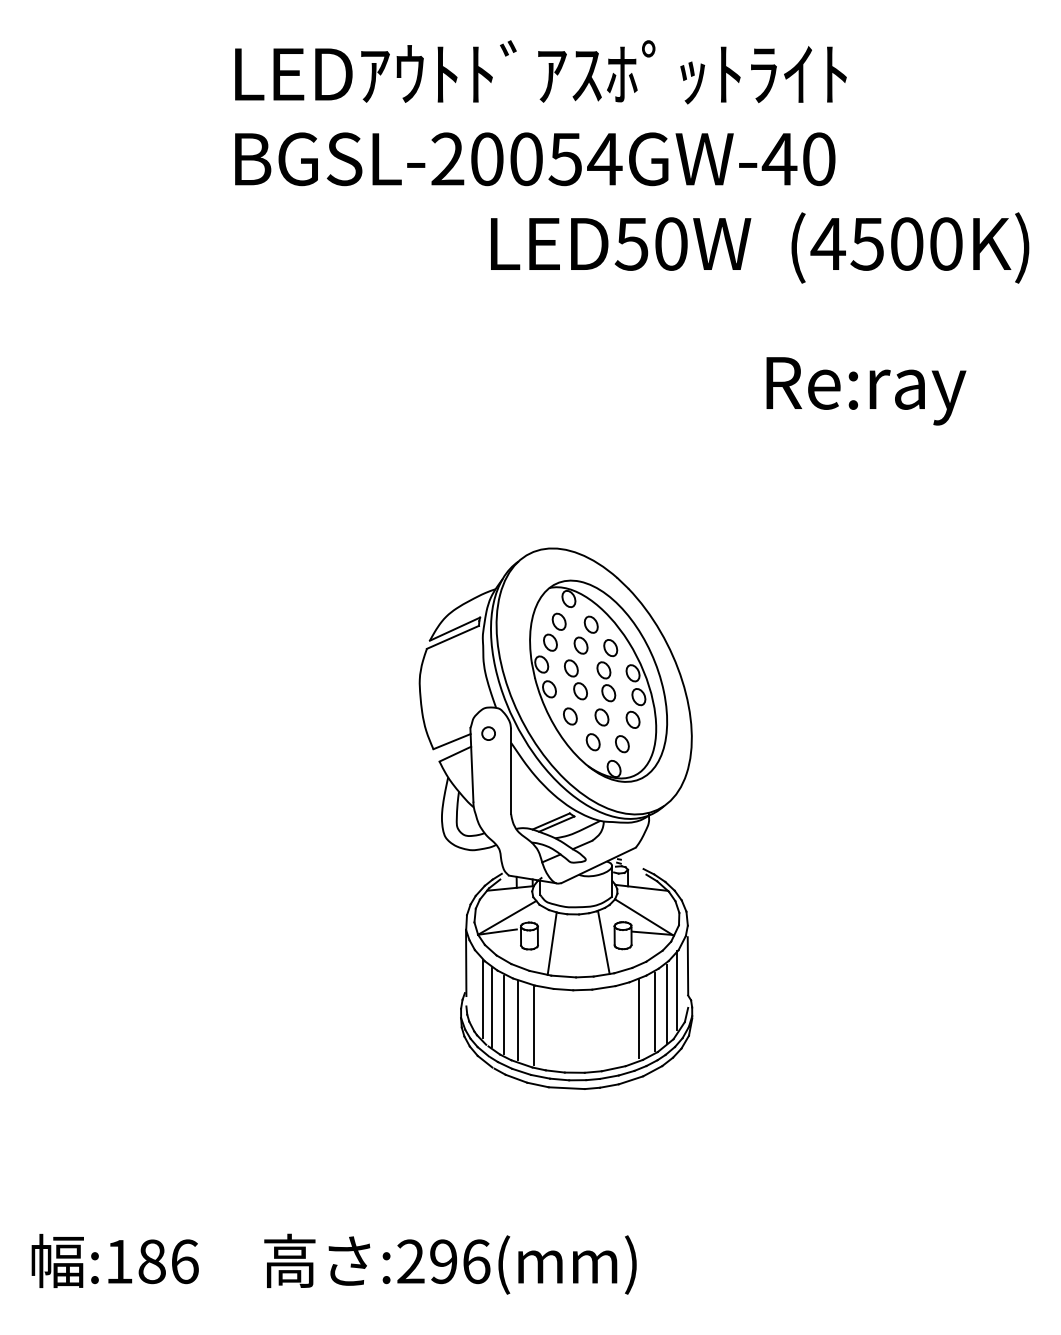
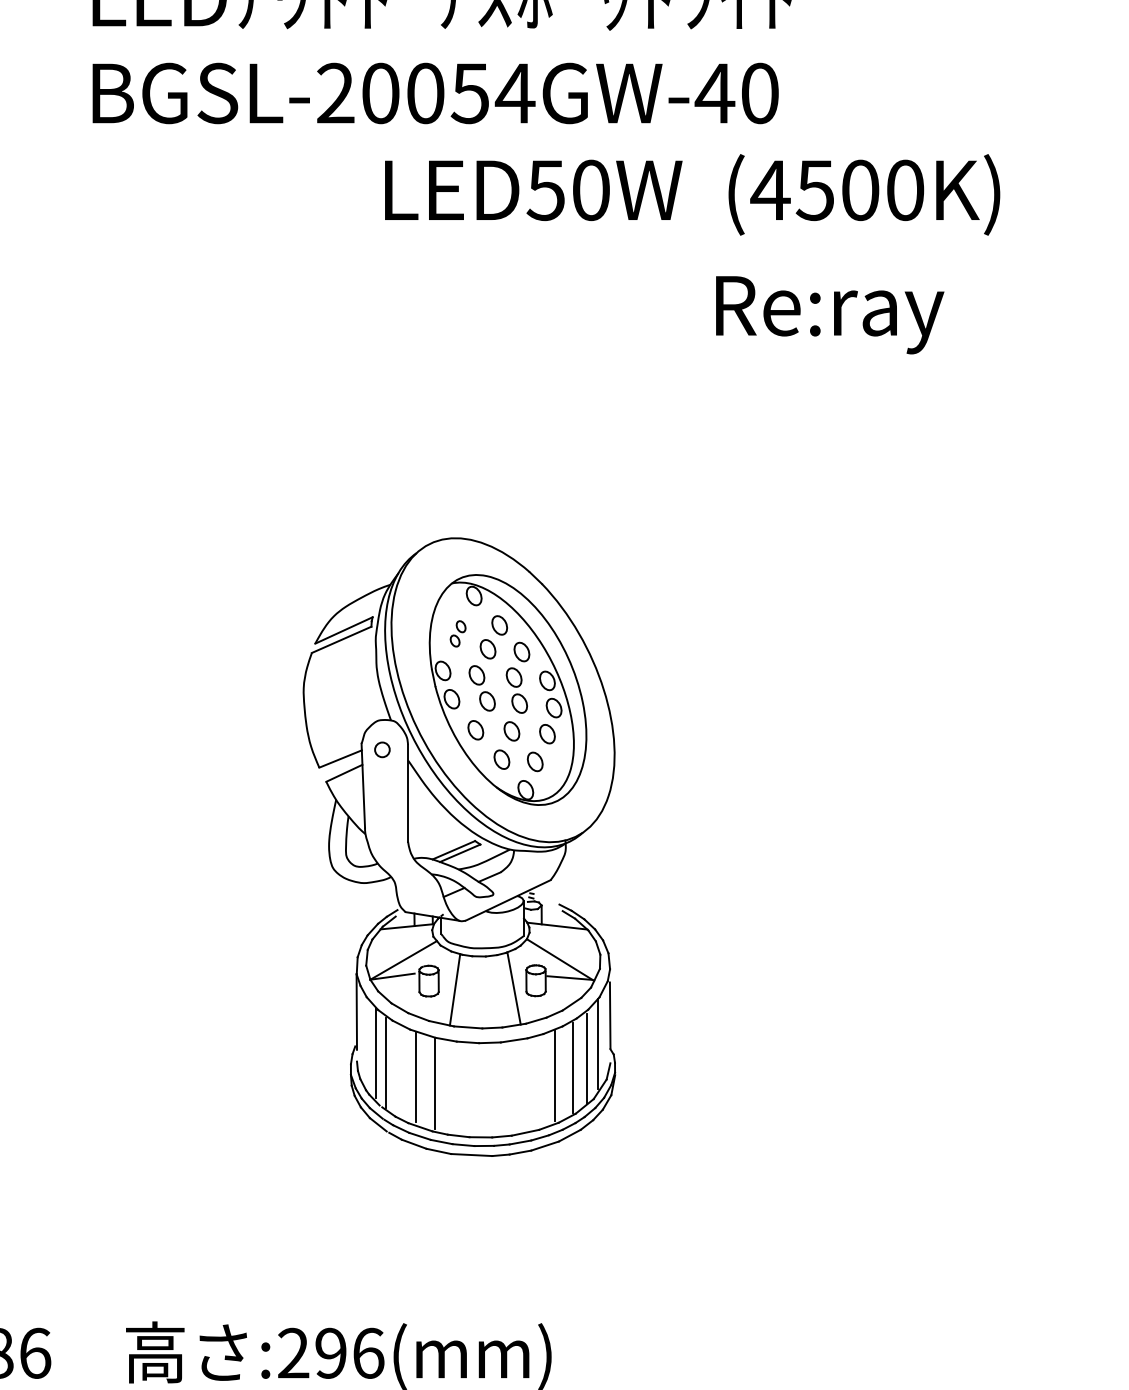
text: (866, 391) -> (830, 315), moved
part: (554, 631) -> (457, 633), size x0.6
line: (503, 1014) -> (399, 1070), removed

